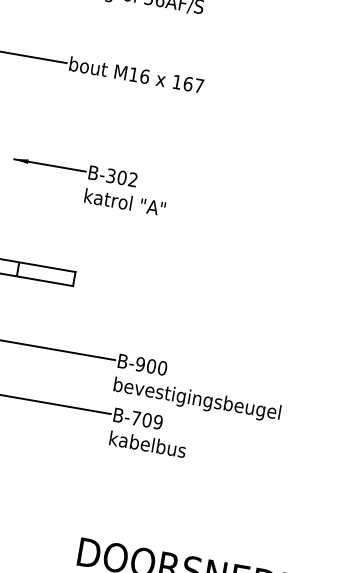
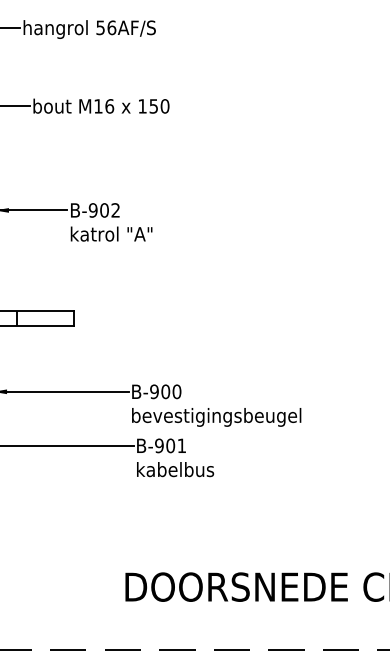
text: (193, 85) -> (159, 106), 167 -> 150
text: (110, 175) -> (92, 210), B-302 -> B-902
text: (147, 419) -> (170, 445), B-709 -> B-901

